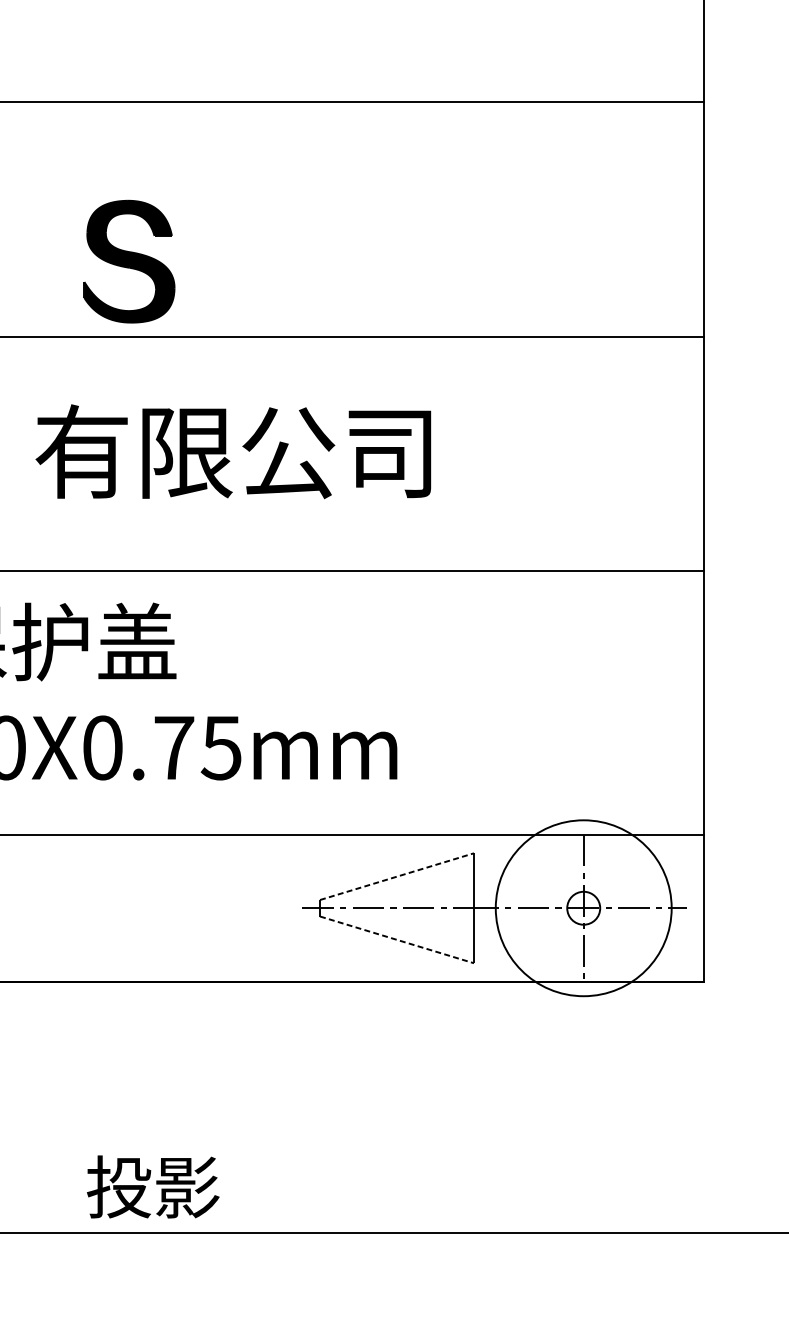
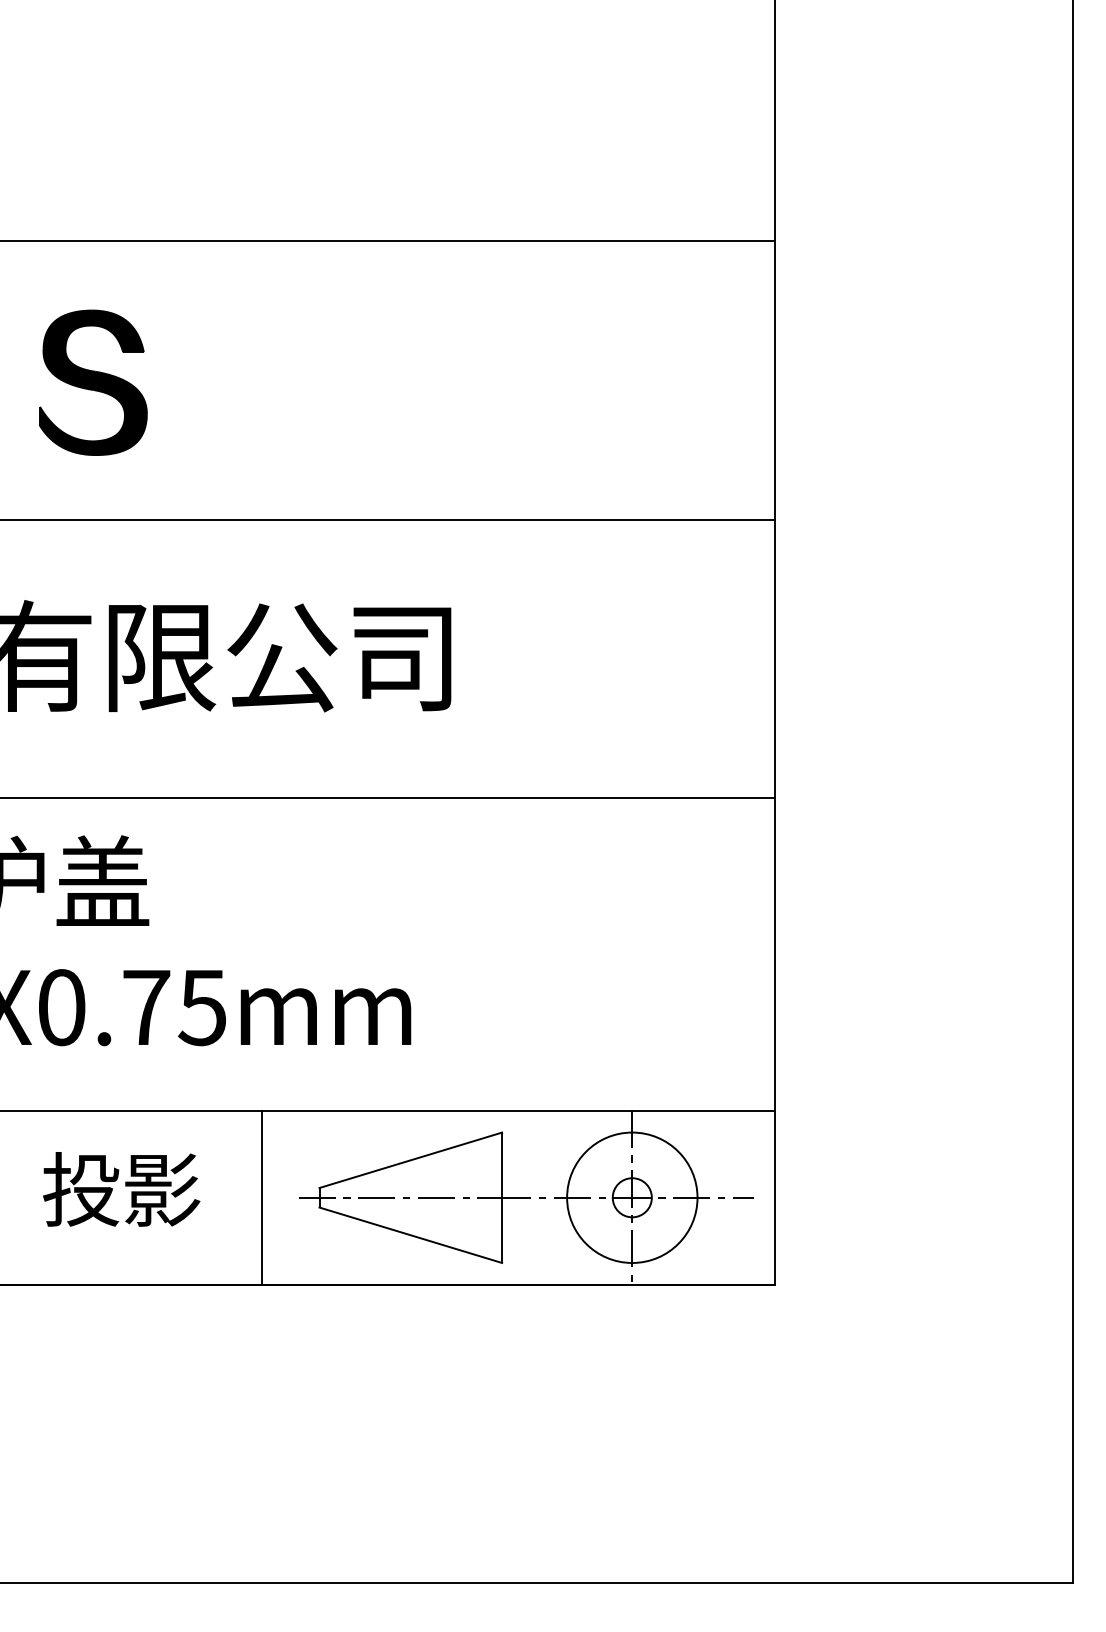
part: (129, 261) -> (93, 382), moved
line: (397, 876) -> (411, 1160), dashed -> solid
line: (271, 908) -> (262, 1197), added
circle: (583, 908) -> (632, 1197), size x0.62
line: (397, 940) -> (411, 1235), dashed -> solid
text: (153, 1187) -> (121, 1189), moved

